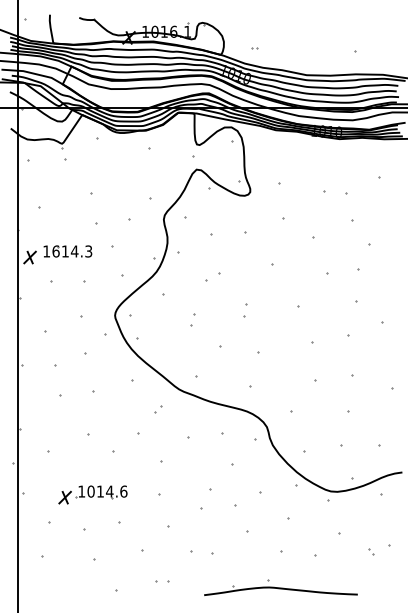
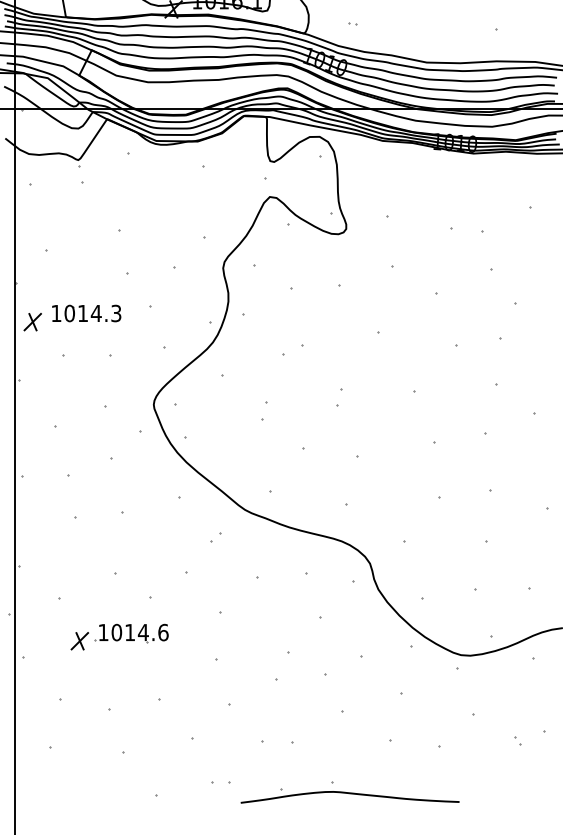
text: (55, 251) -> (68, 313), 1614.3 -> 1014.3
part: (92, 494) -> (118, 636), moved
part: (280, 587) -> (349, 791), moved

